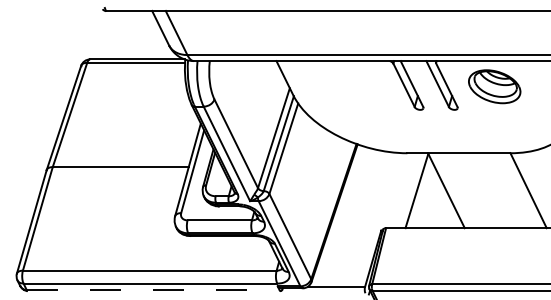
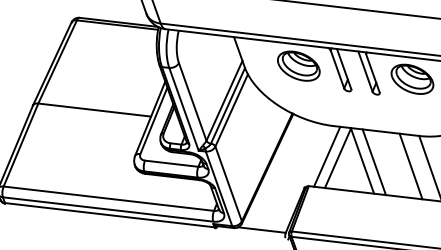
part: (357, 86) -> (298, 65), added
line: (403, 190) -> (326, 156), added
line: (460, 190) -> (374, 162), added
line: (504, 190) -> (410, 166), added
line: (153, 290) -> (110, 215), dashed -> solid

